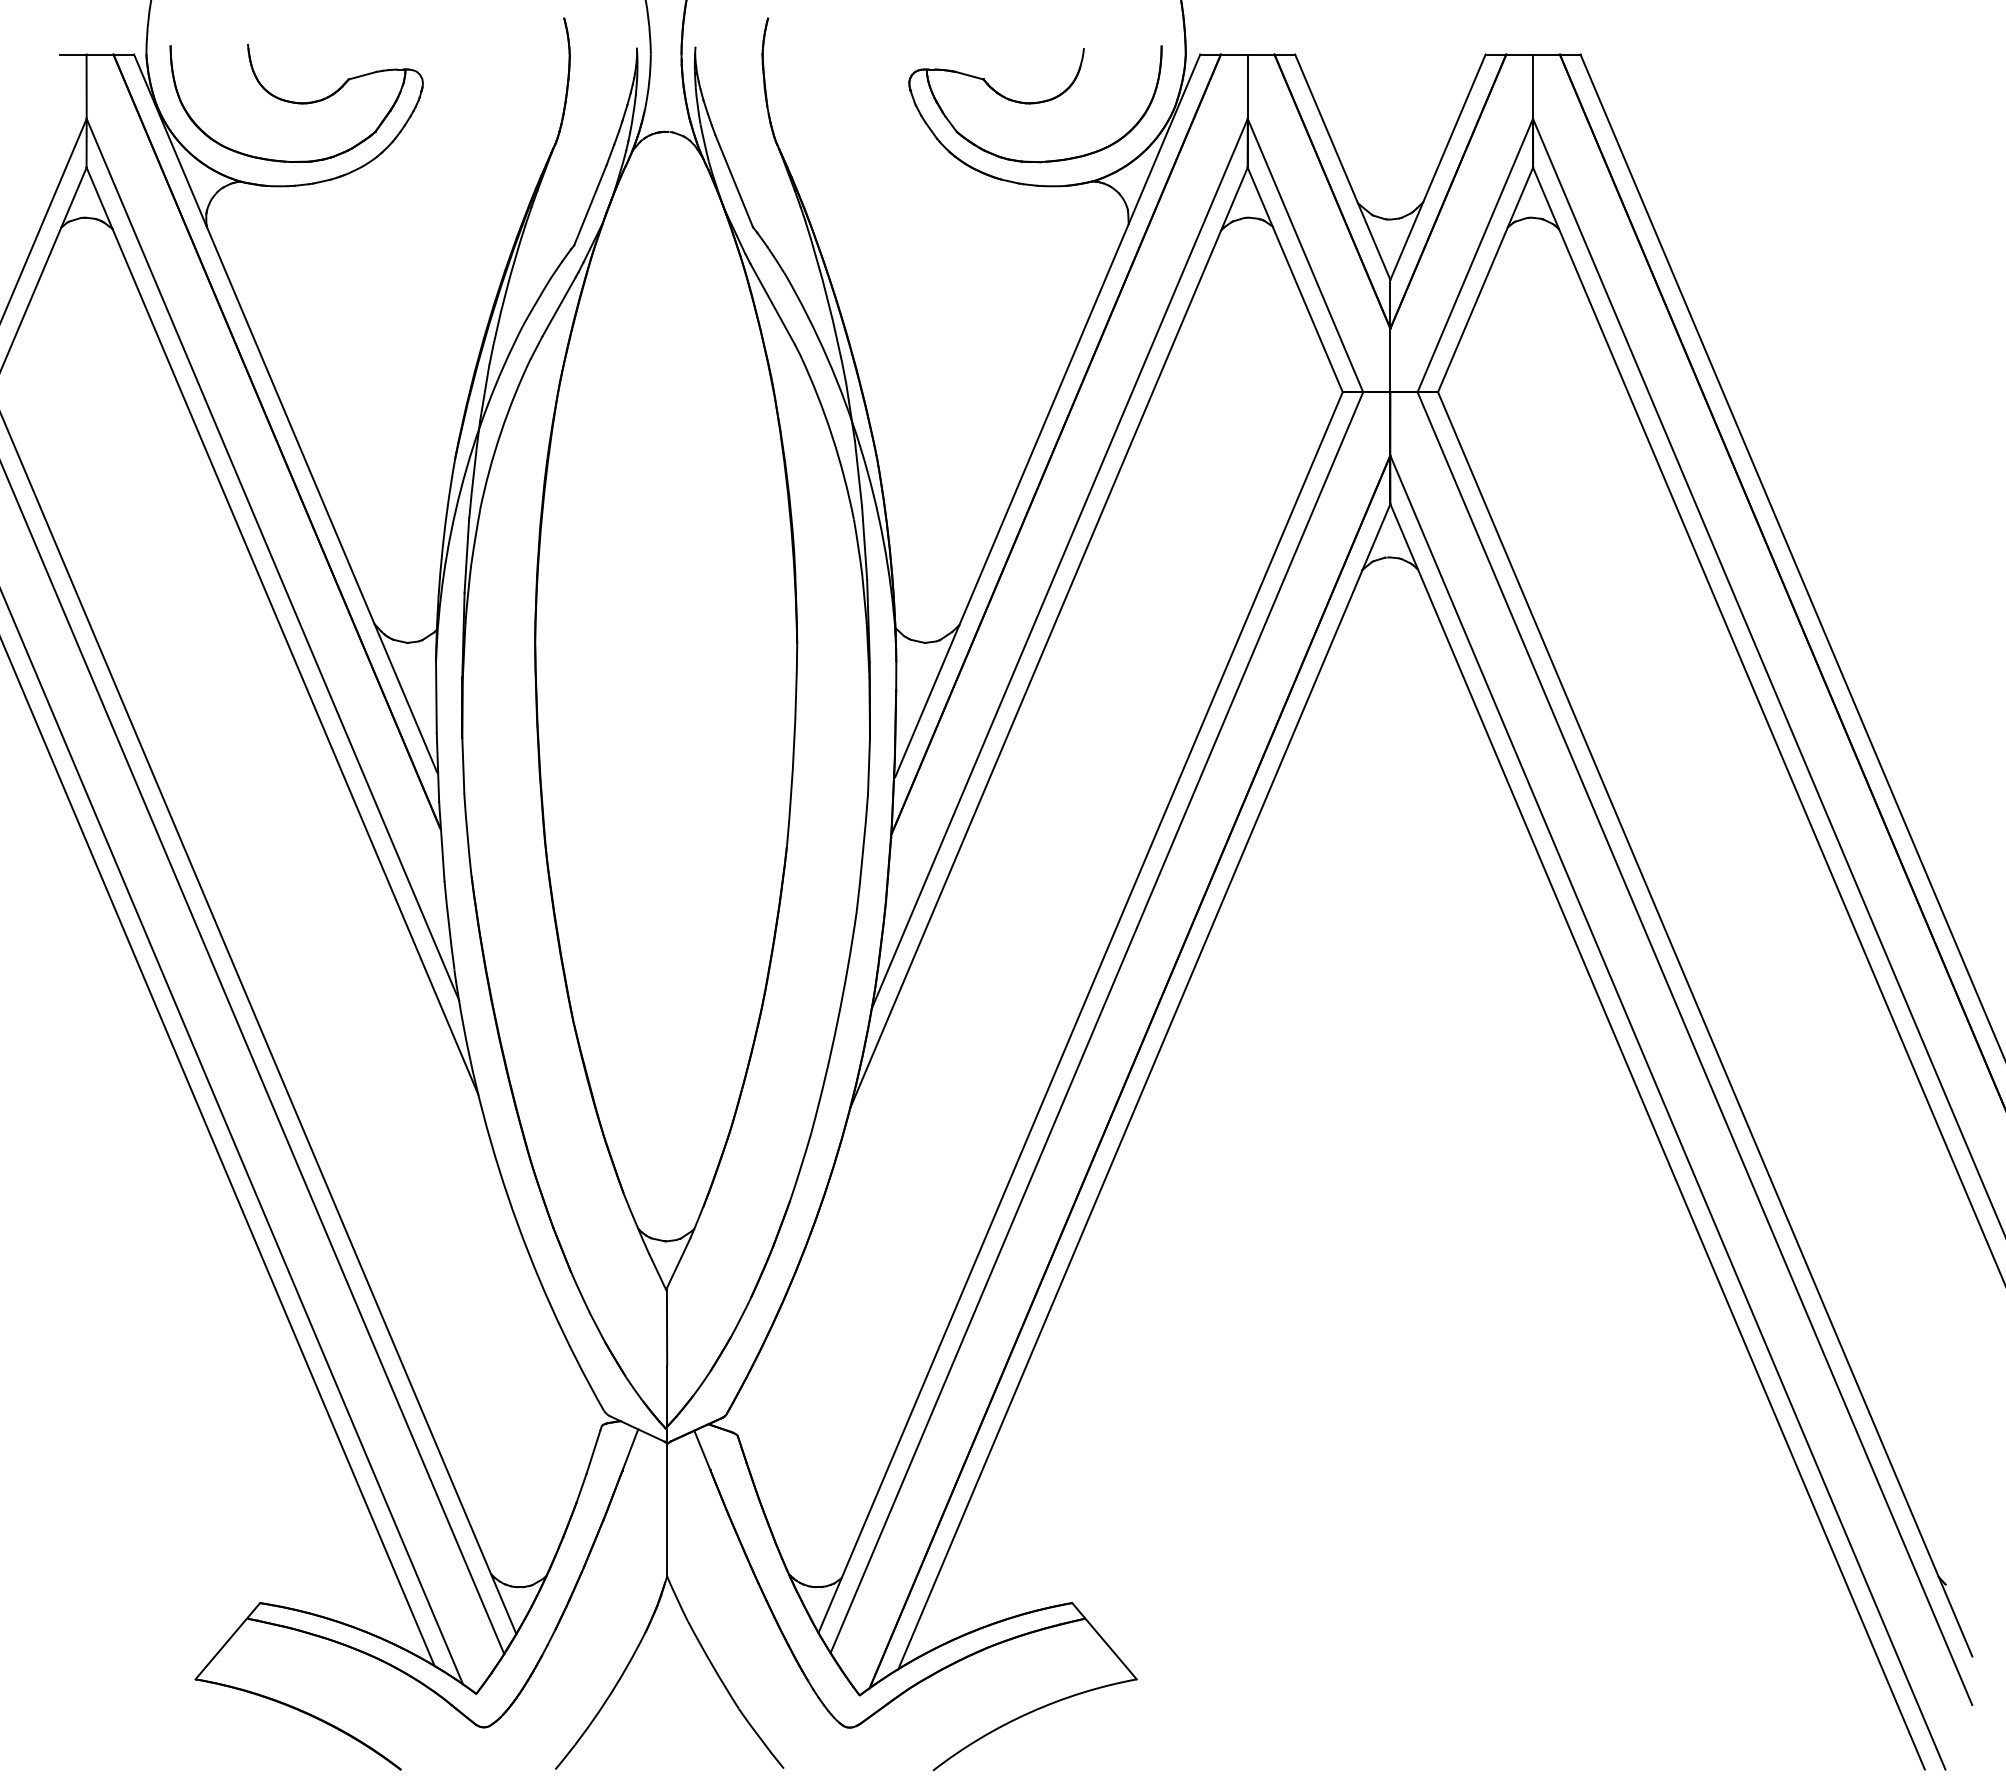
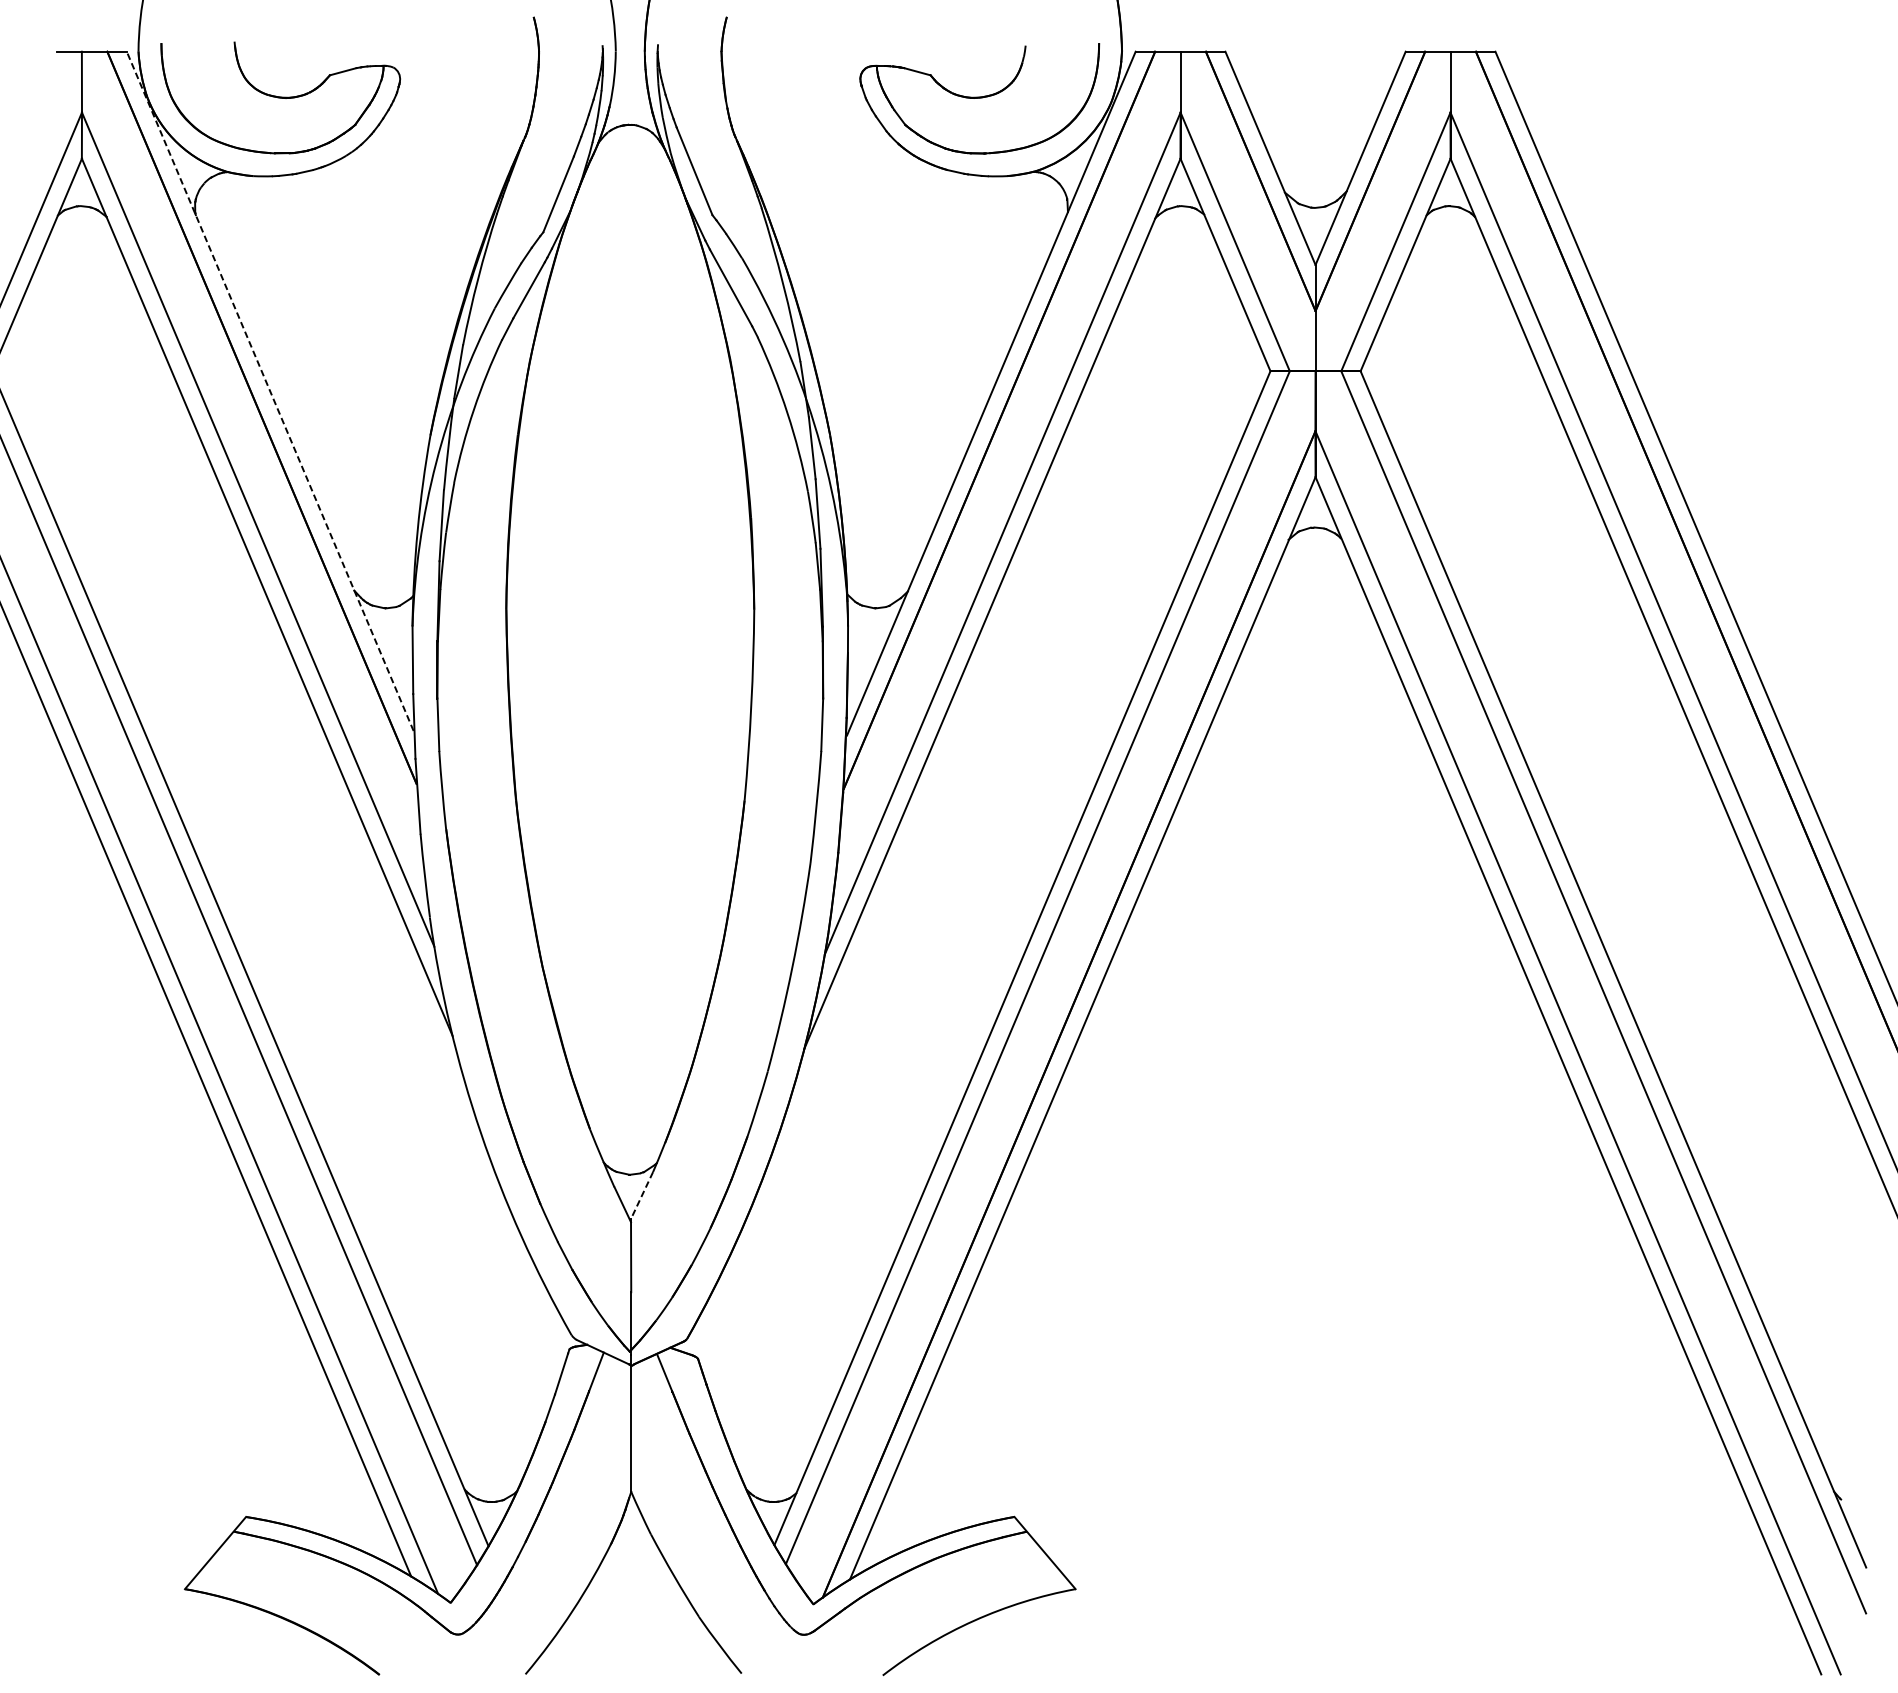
line: (285, 413) -> (270, 391), solid -> dashed
line: (678, 1263) -> (641, 1195), solid -> dashed

